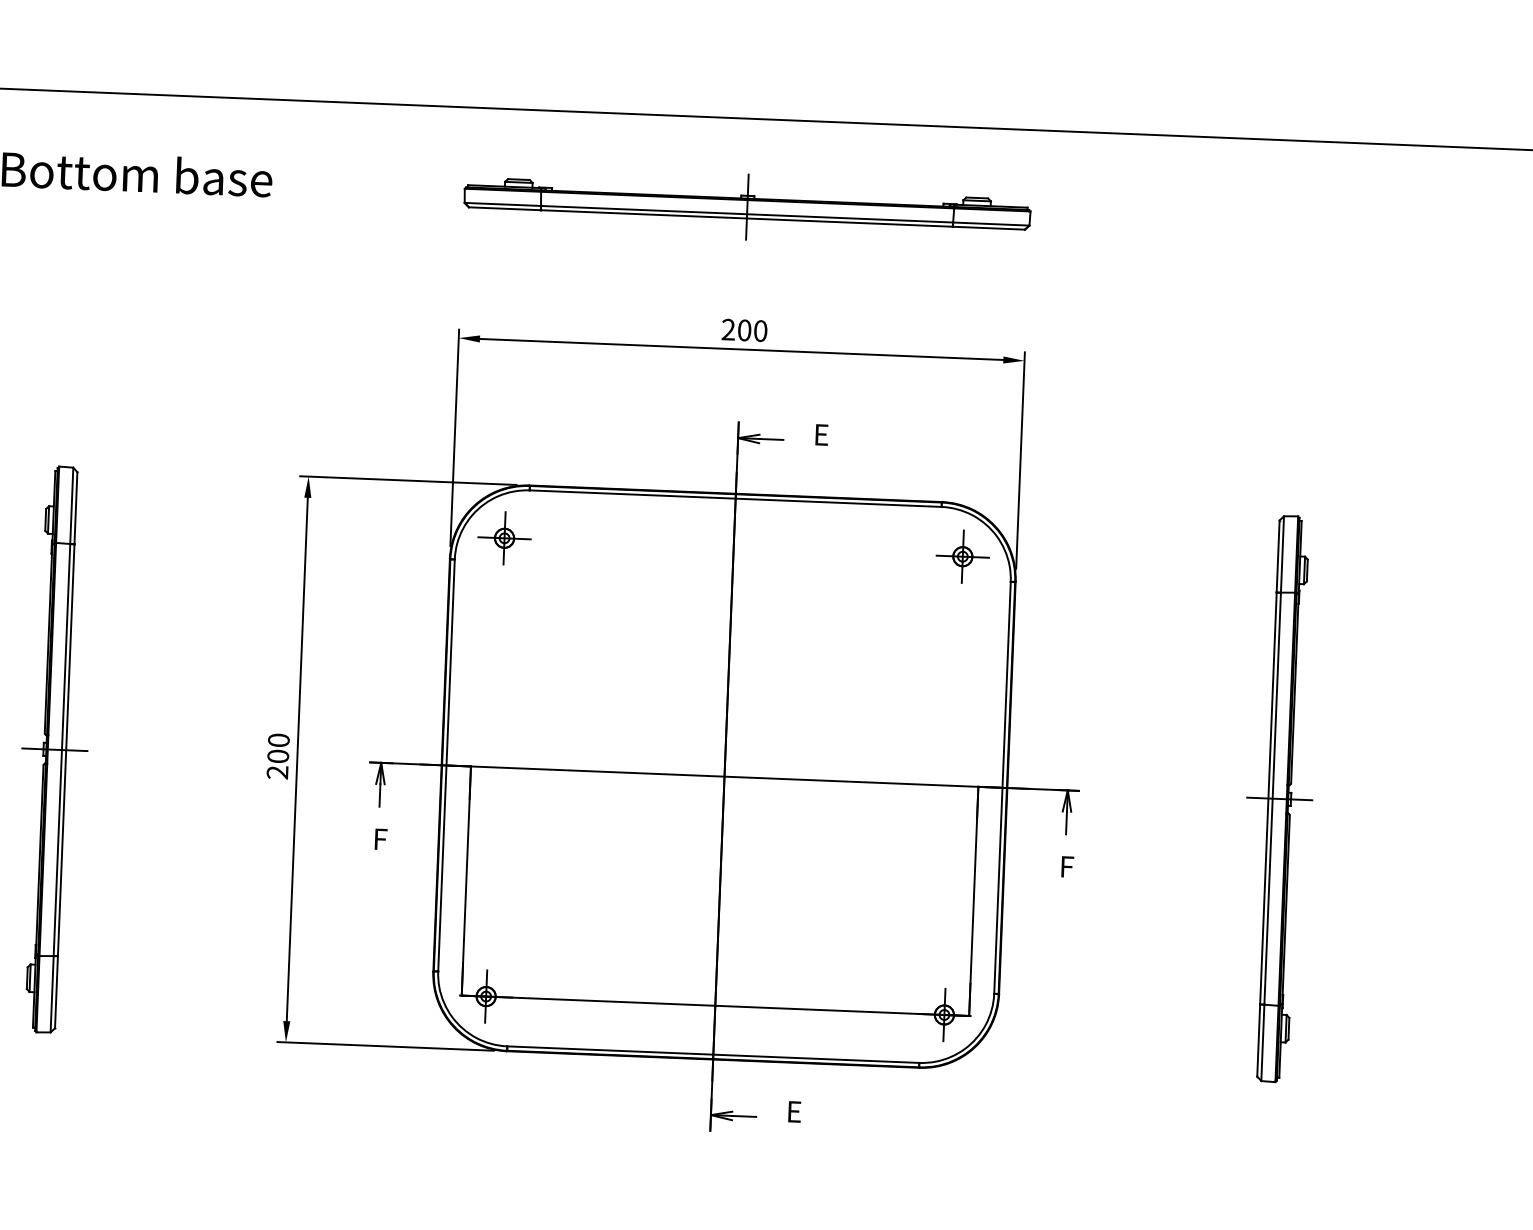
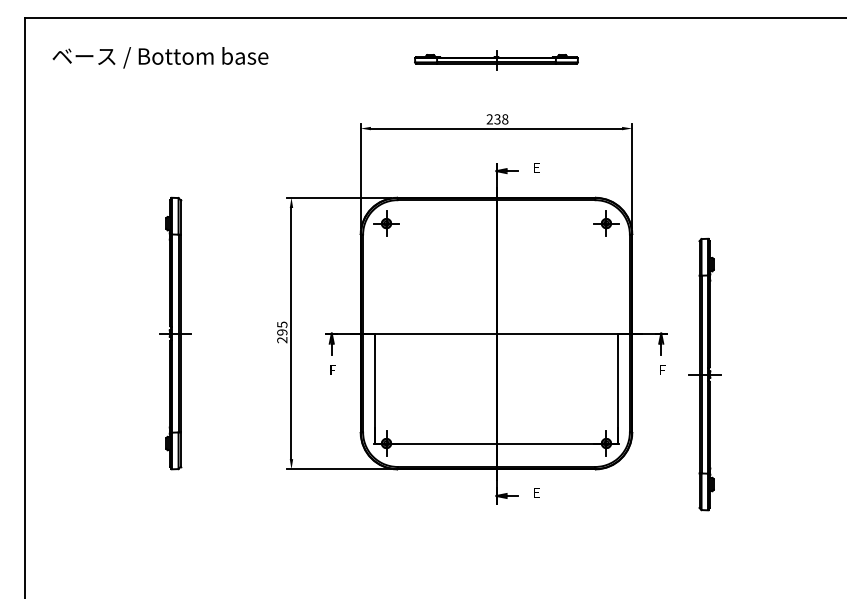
part: (747, 207) -> (496, 60), size x0.6
text: (752, 330) -> (501, 119), 200 -> 238
text: (278, 748) -> (282, 328), 200 -> 295
part: (1278, 798) -> (704, 374), moved

